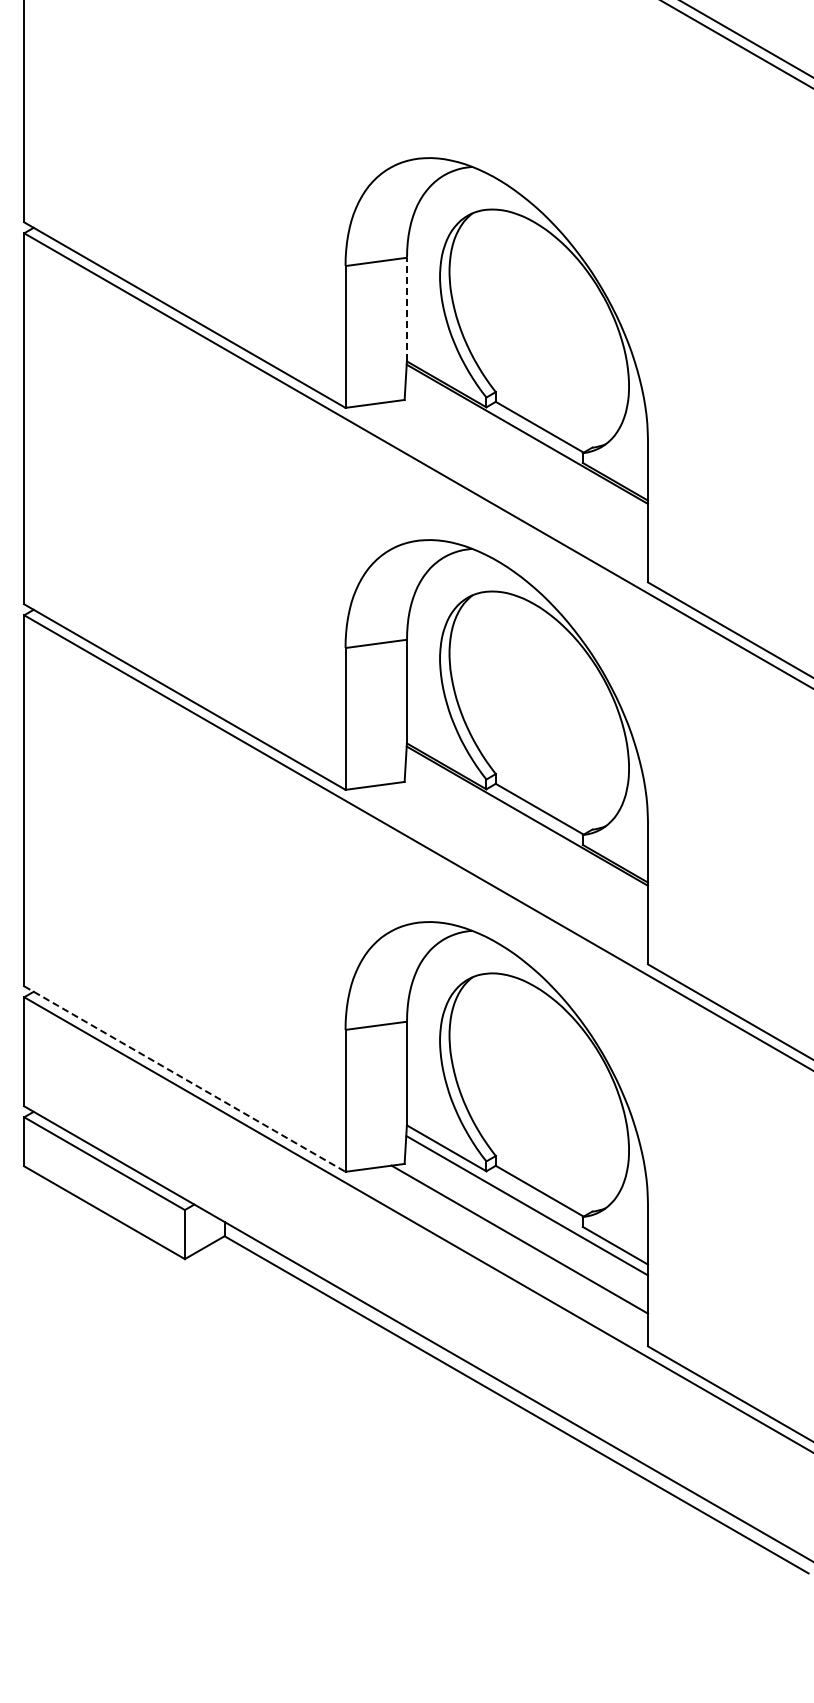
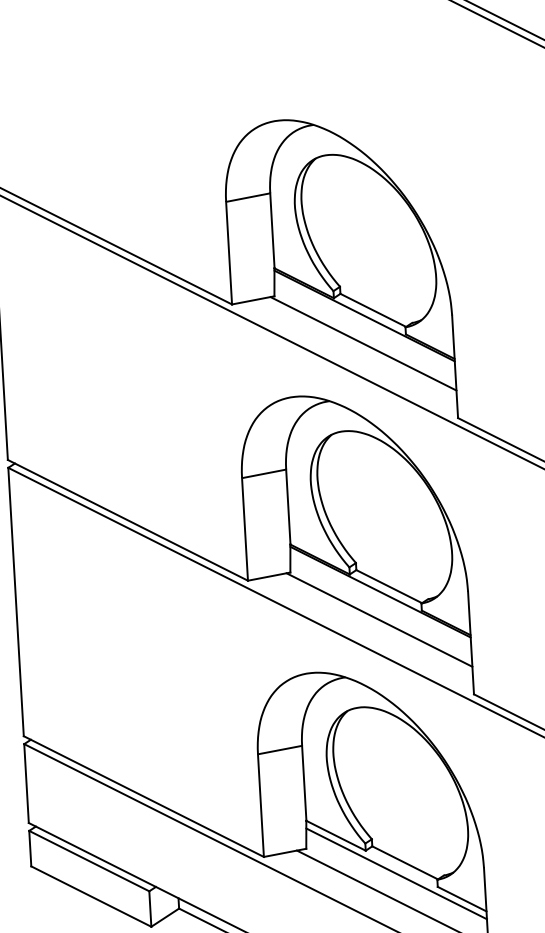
line: (407, 309) -> (272, 230), dashed -> solid
line: (523, 472) -> (363, 343), added
line: (523, 854) -> (379, 620), added
line: (184, 1079) -> (143, 796), dashed -> solid

